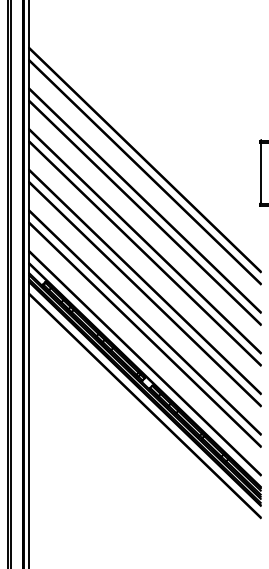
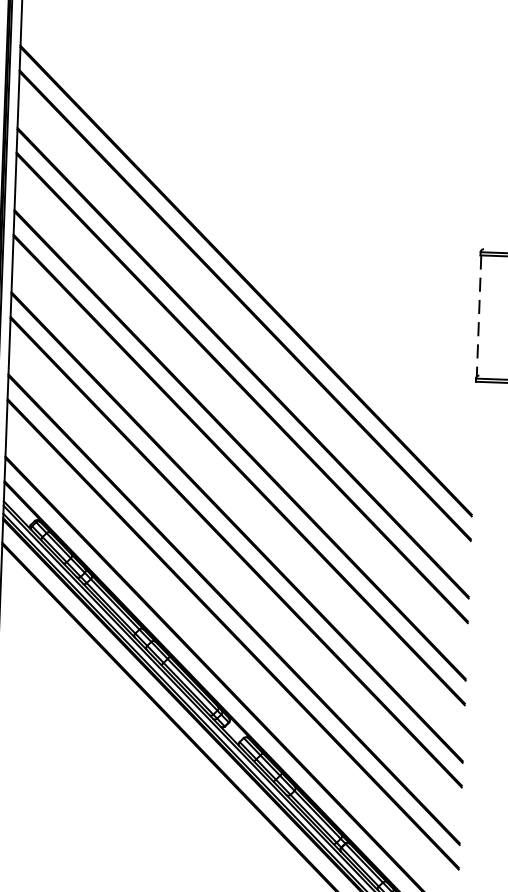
line: (260, 173) -> (478, 316), solid -> dashed

